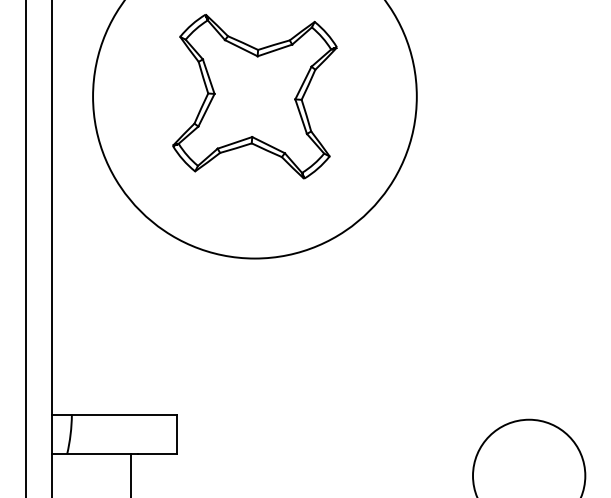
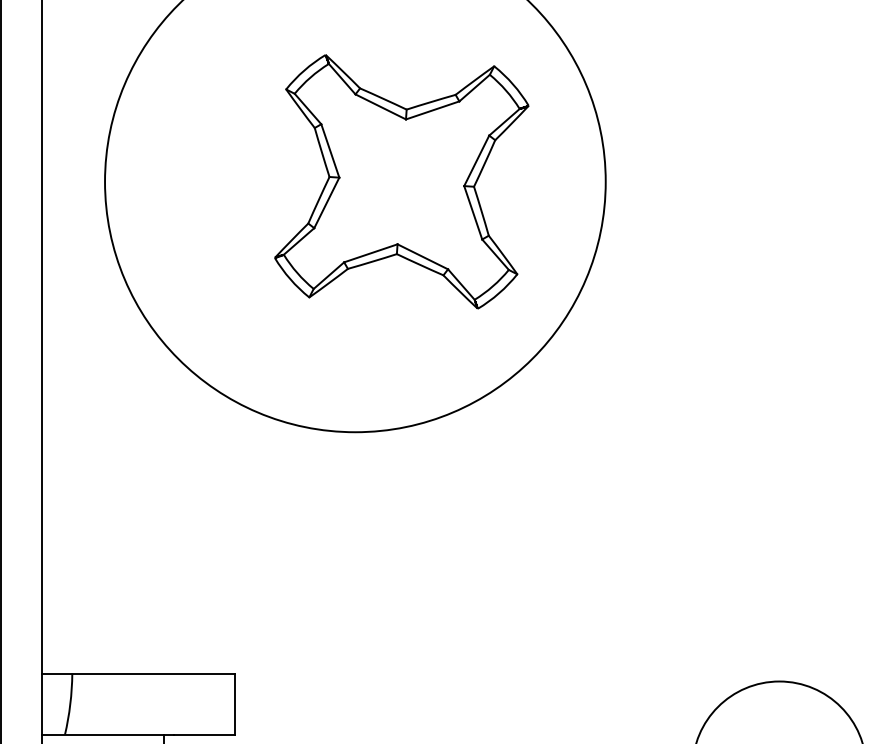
part: (254, 96) -> (401, 181), moved

